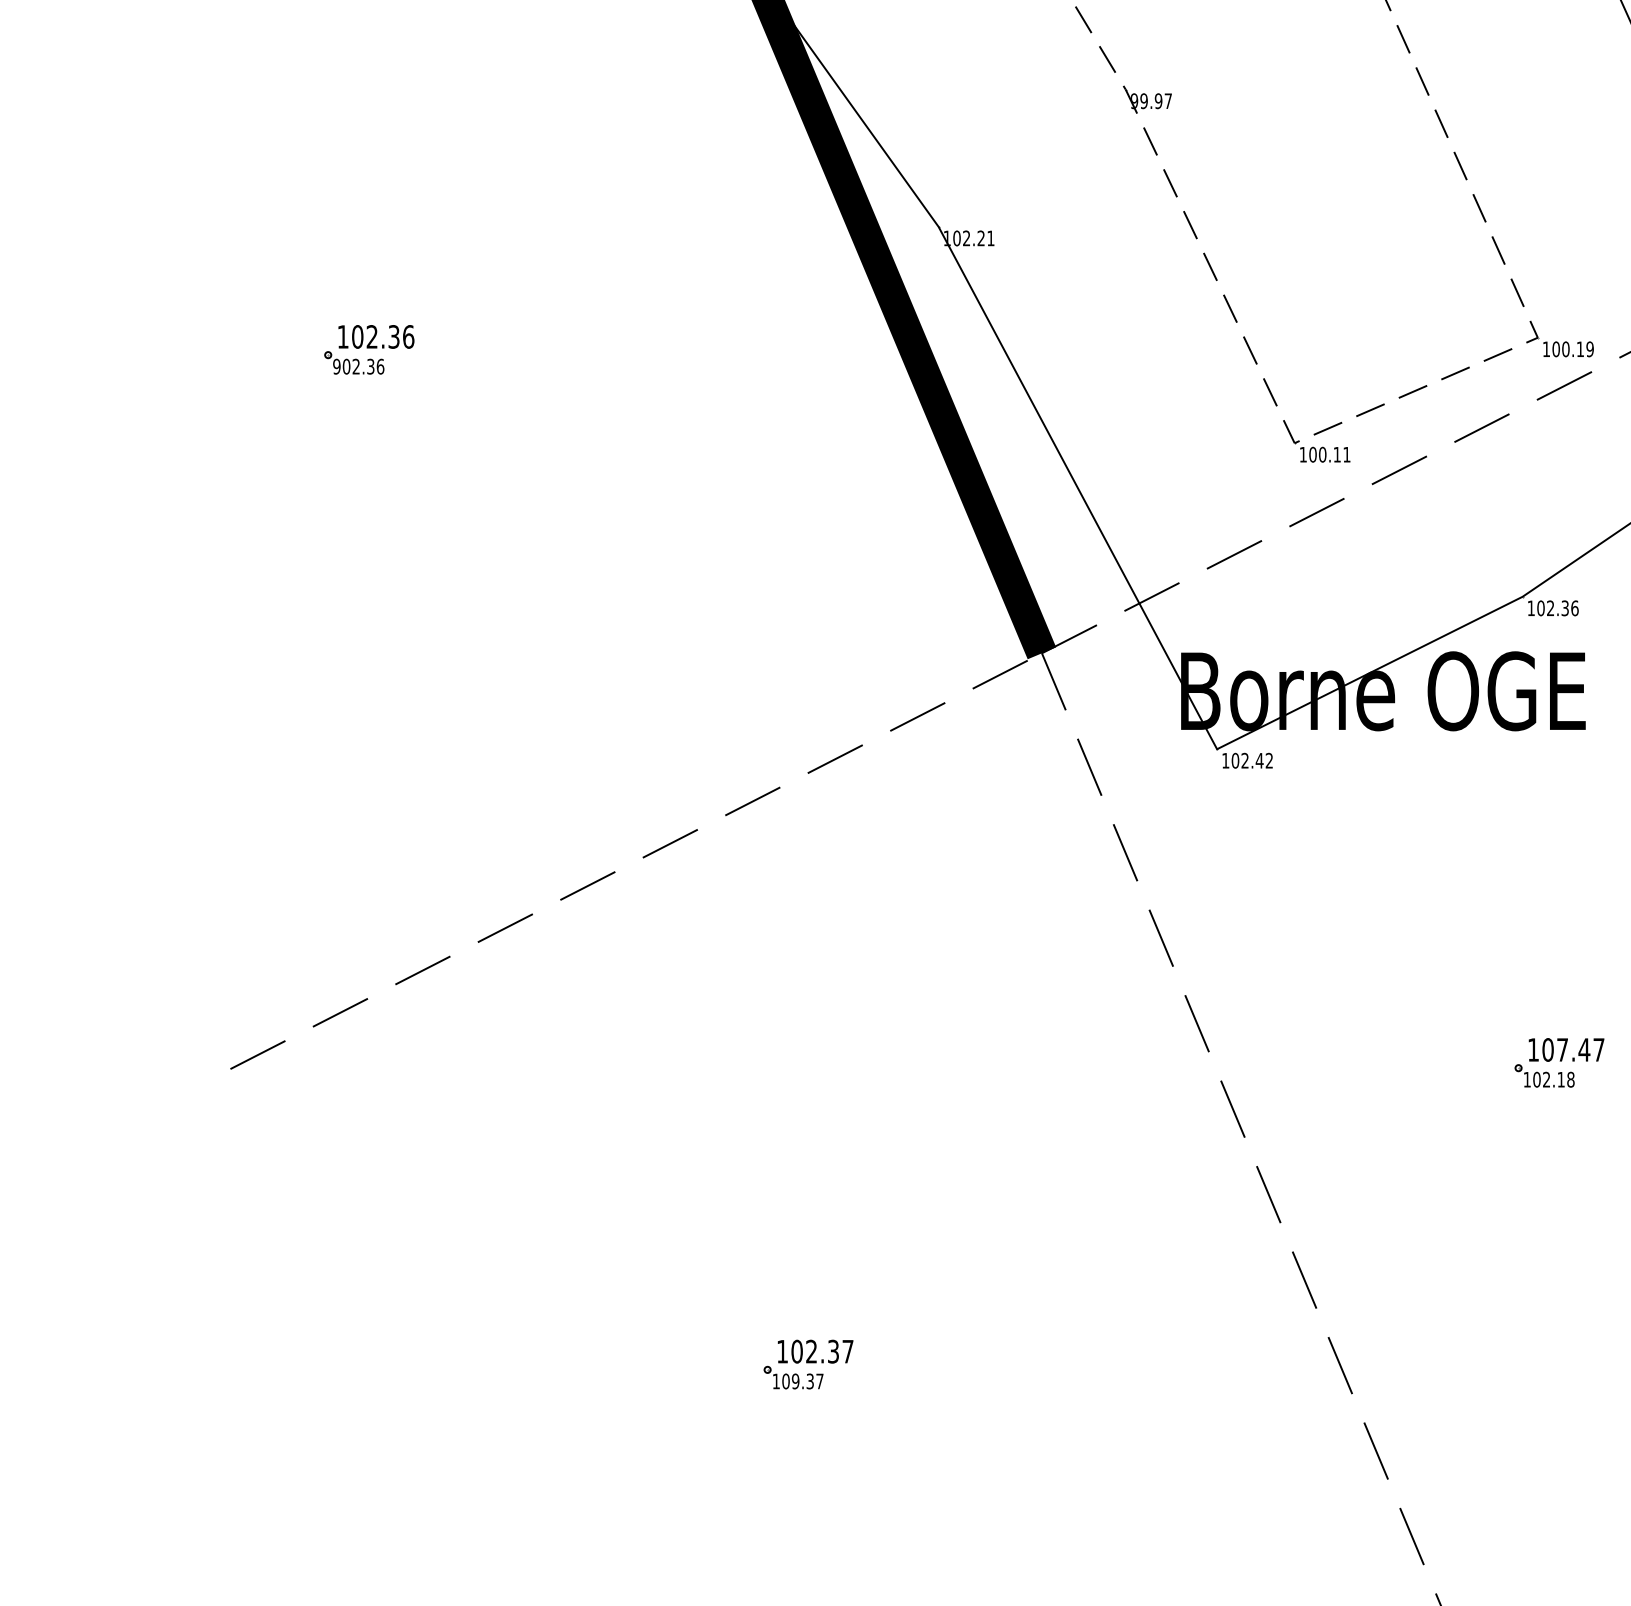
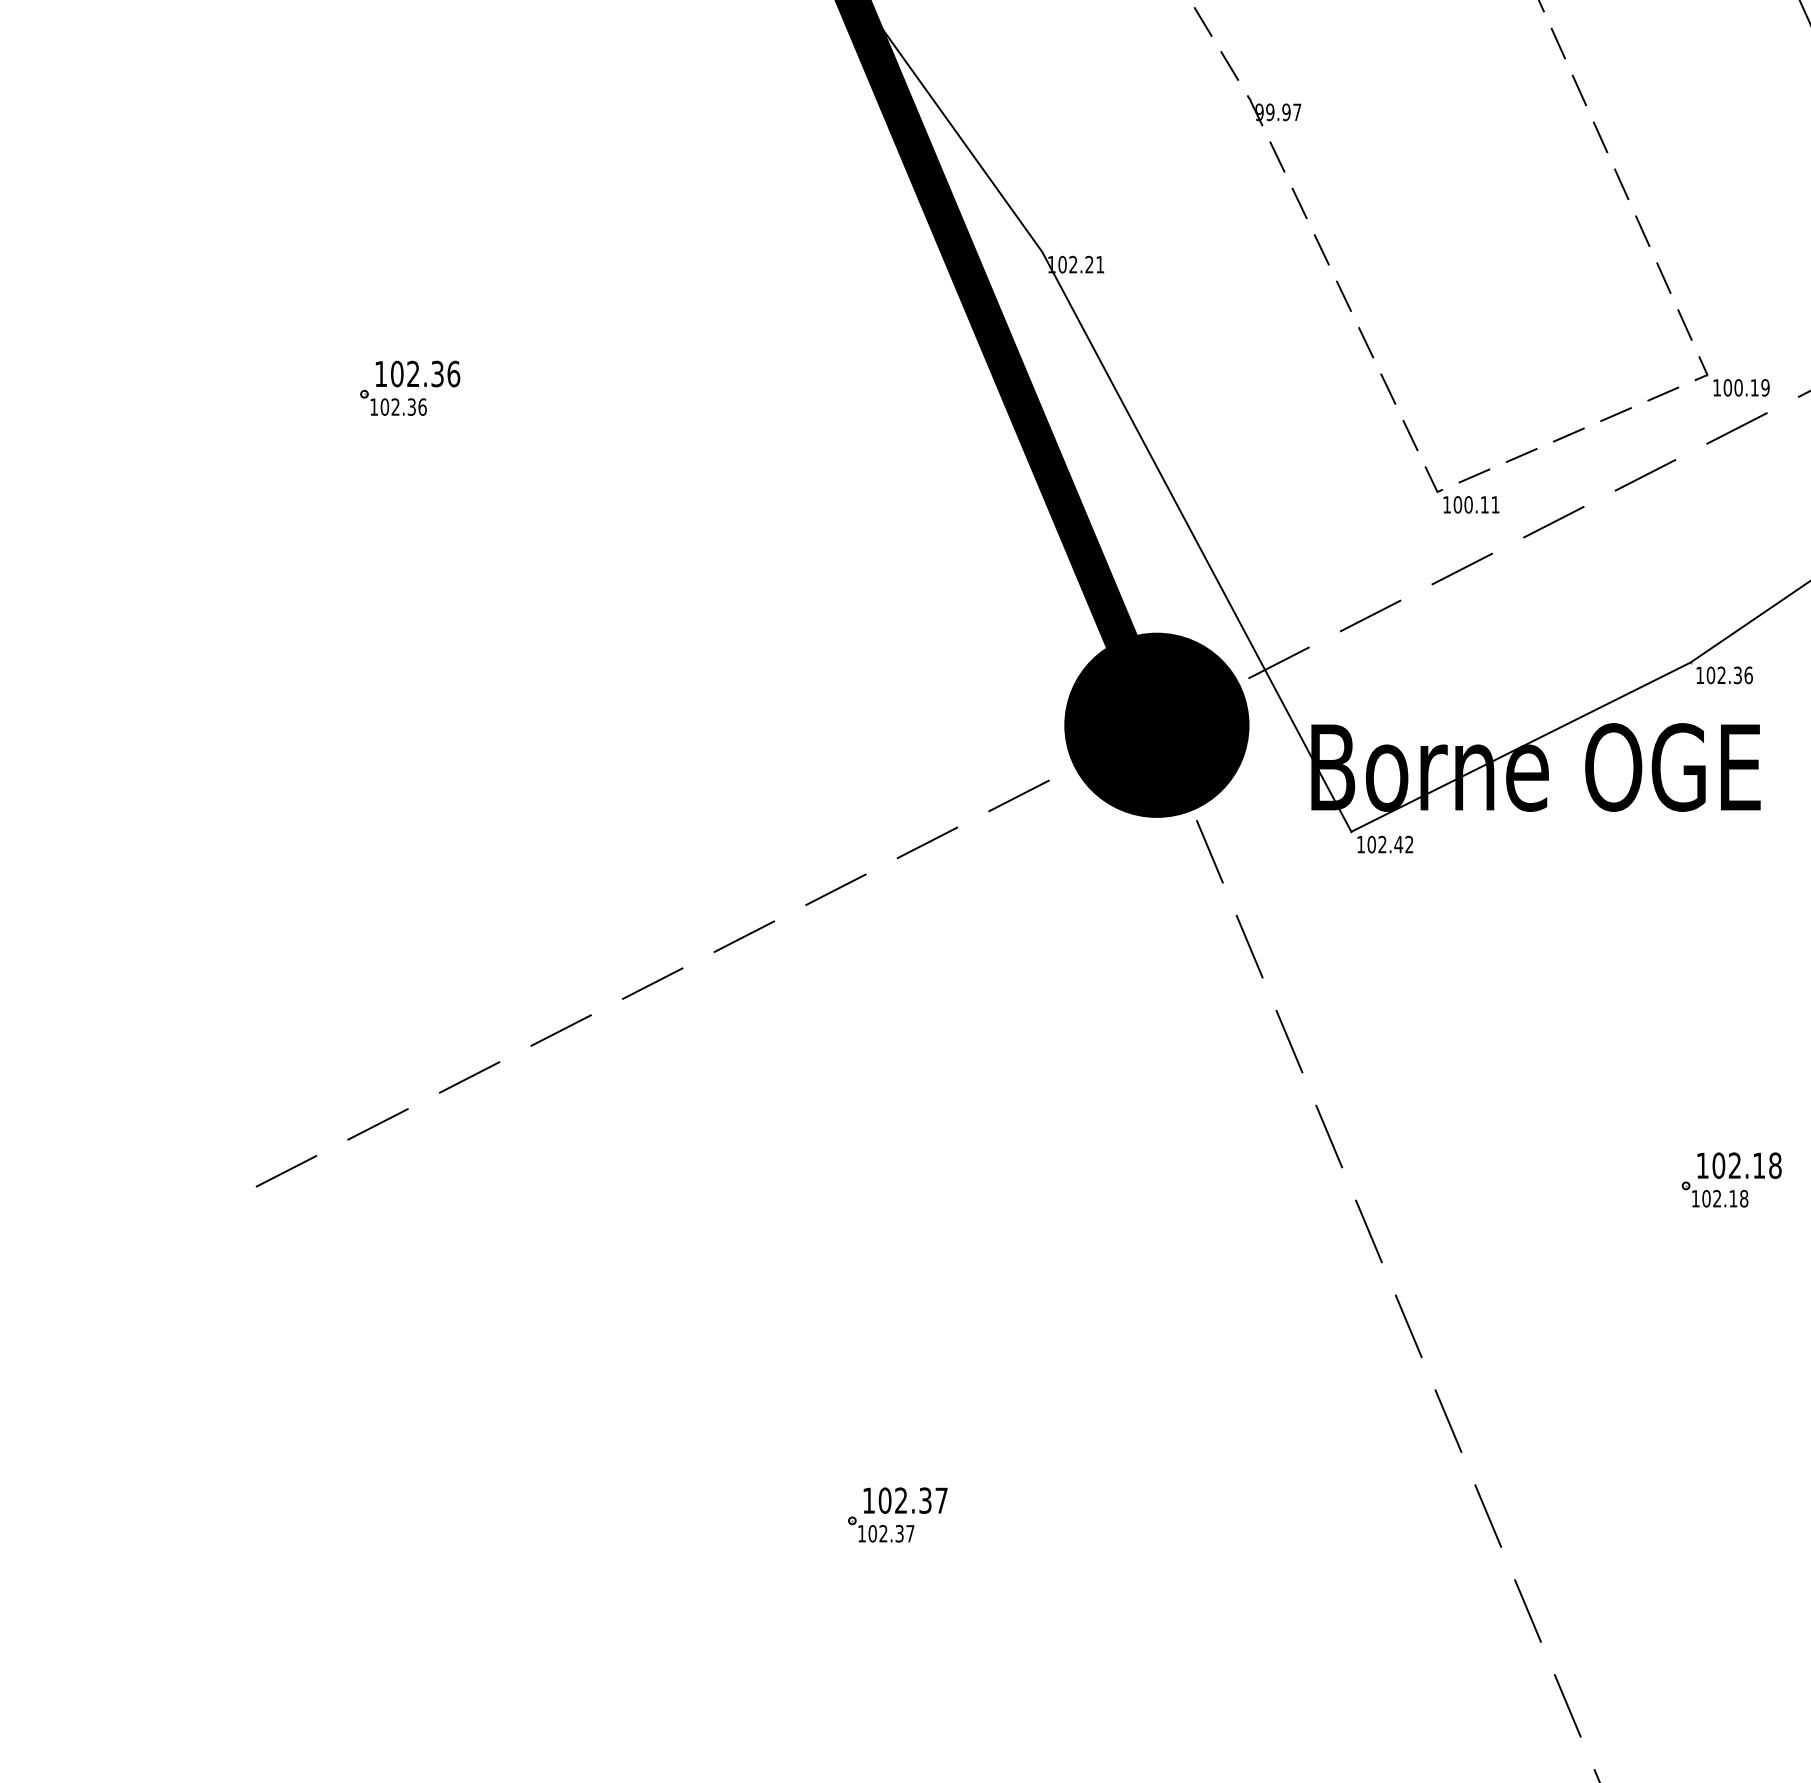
text: (336, 366) -> (373, 406), 902.36 -> 102.36
fill: (1041, 652) -> (1156, 724), added
text: (1580, 1049) -> (1754, 1165), 107.47 -> 102.18
text: (795, 1381) -> (883, 1533), 109.37 -> 102.37

